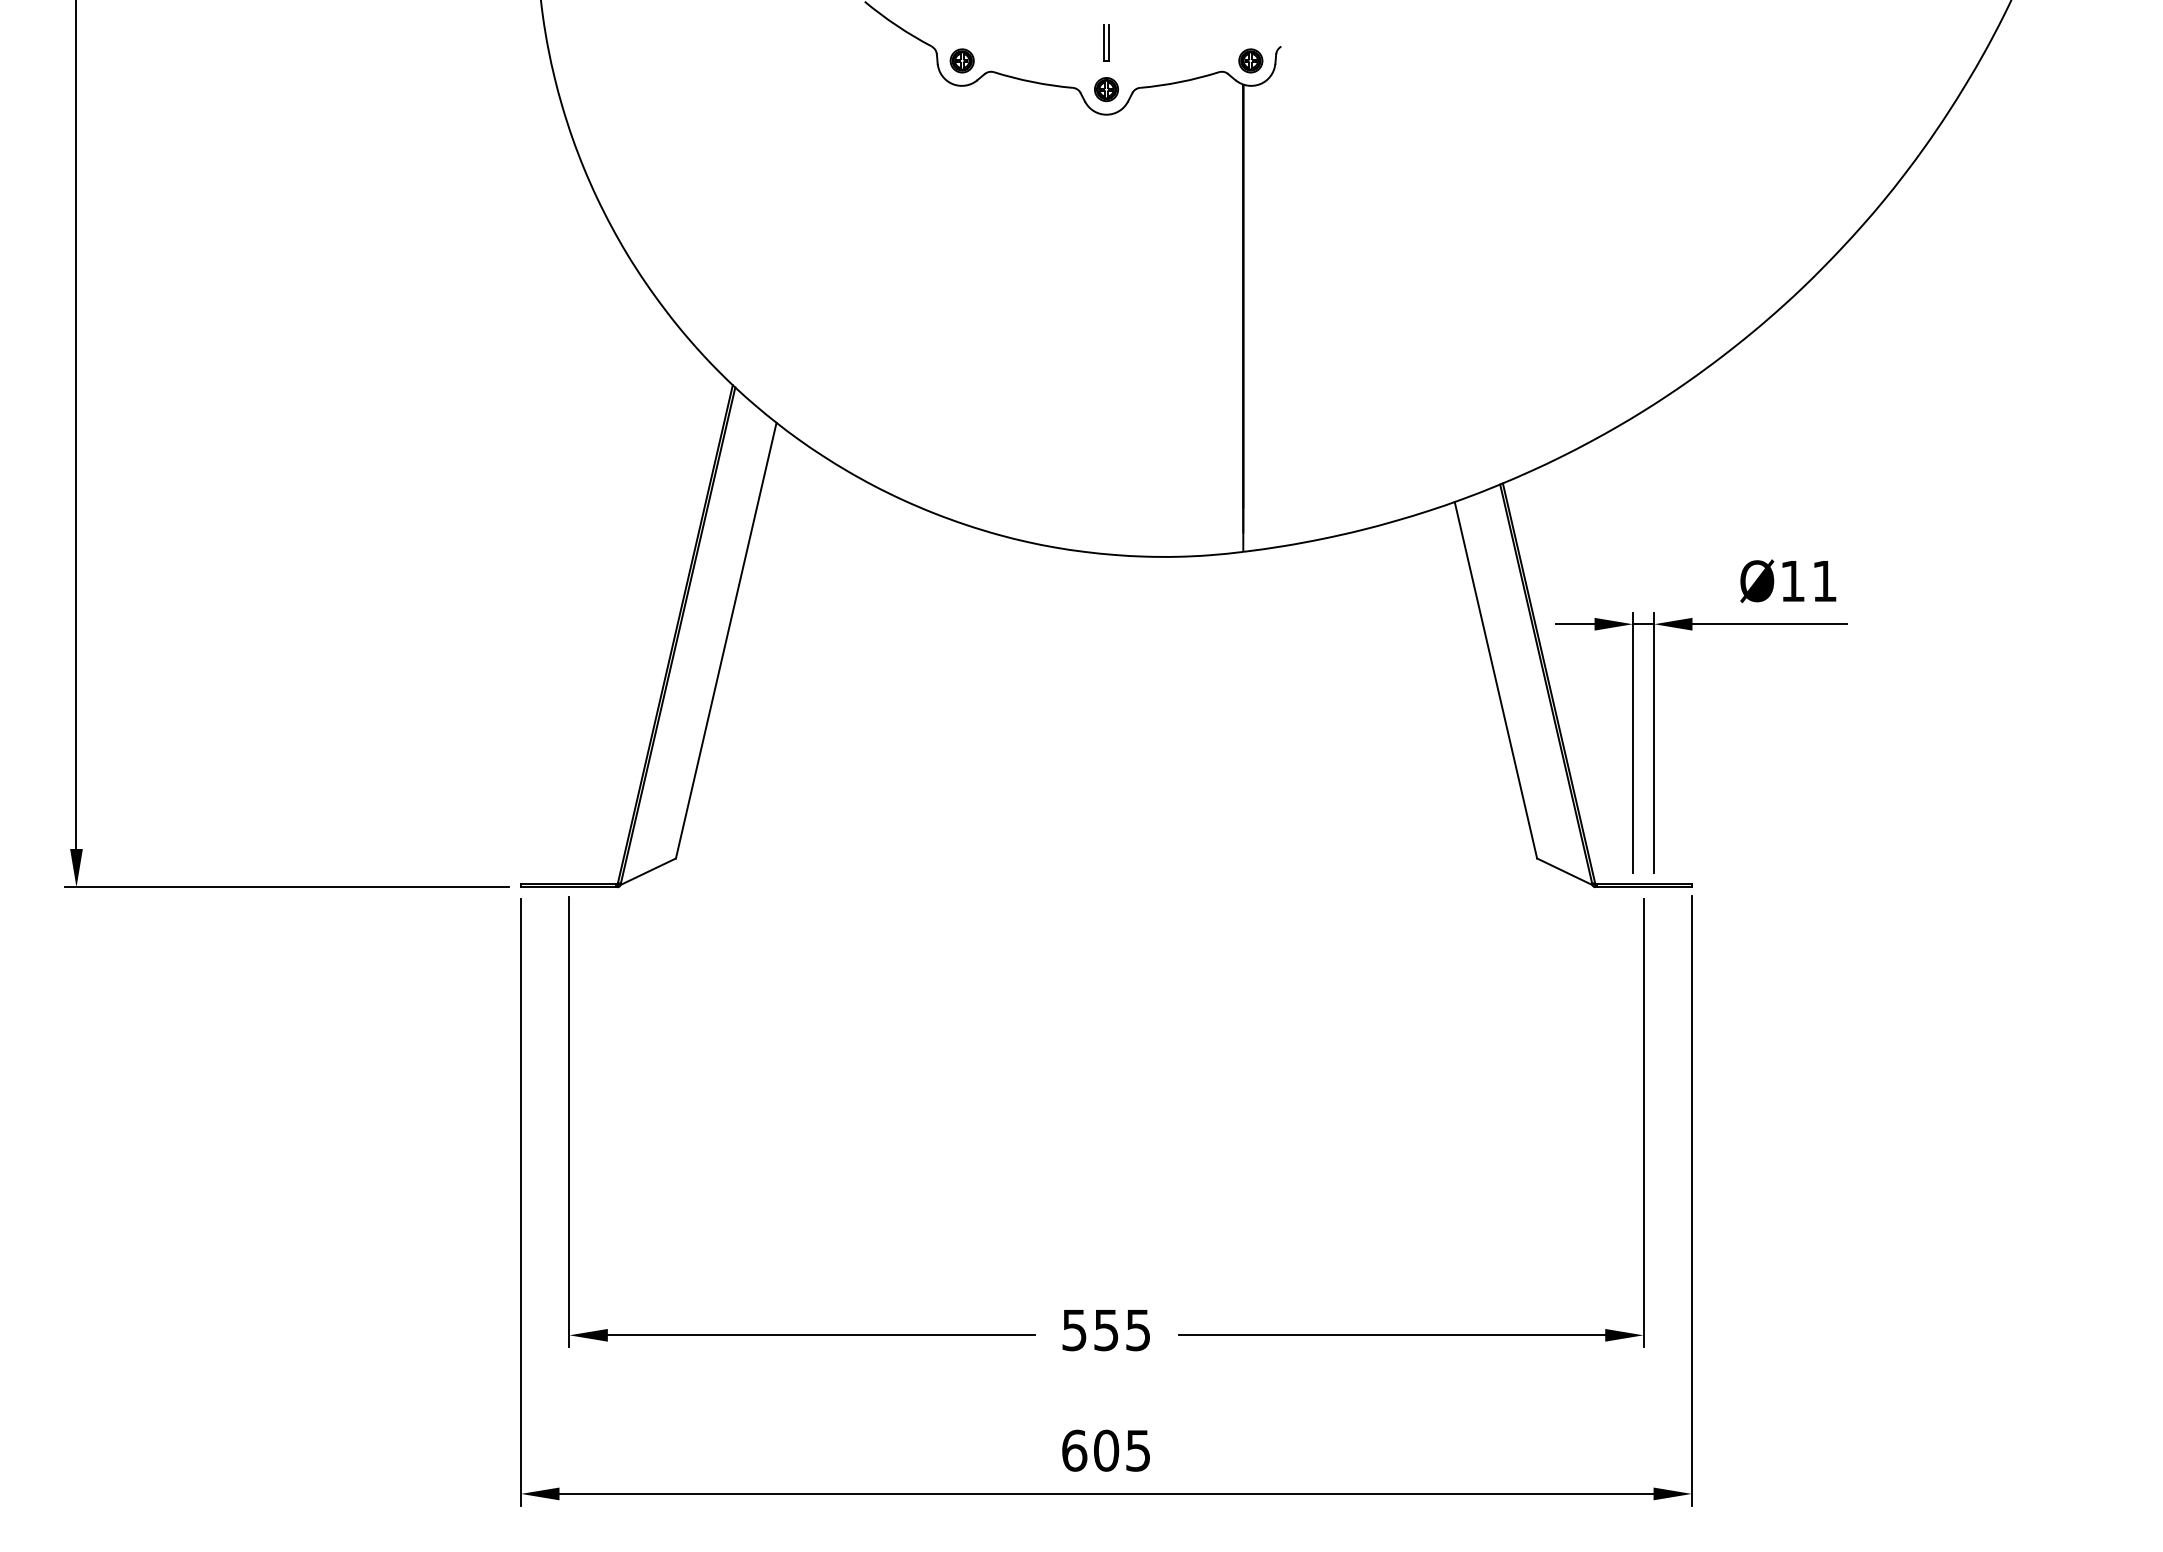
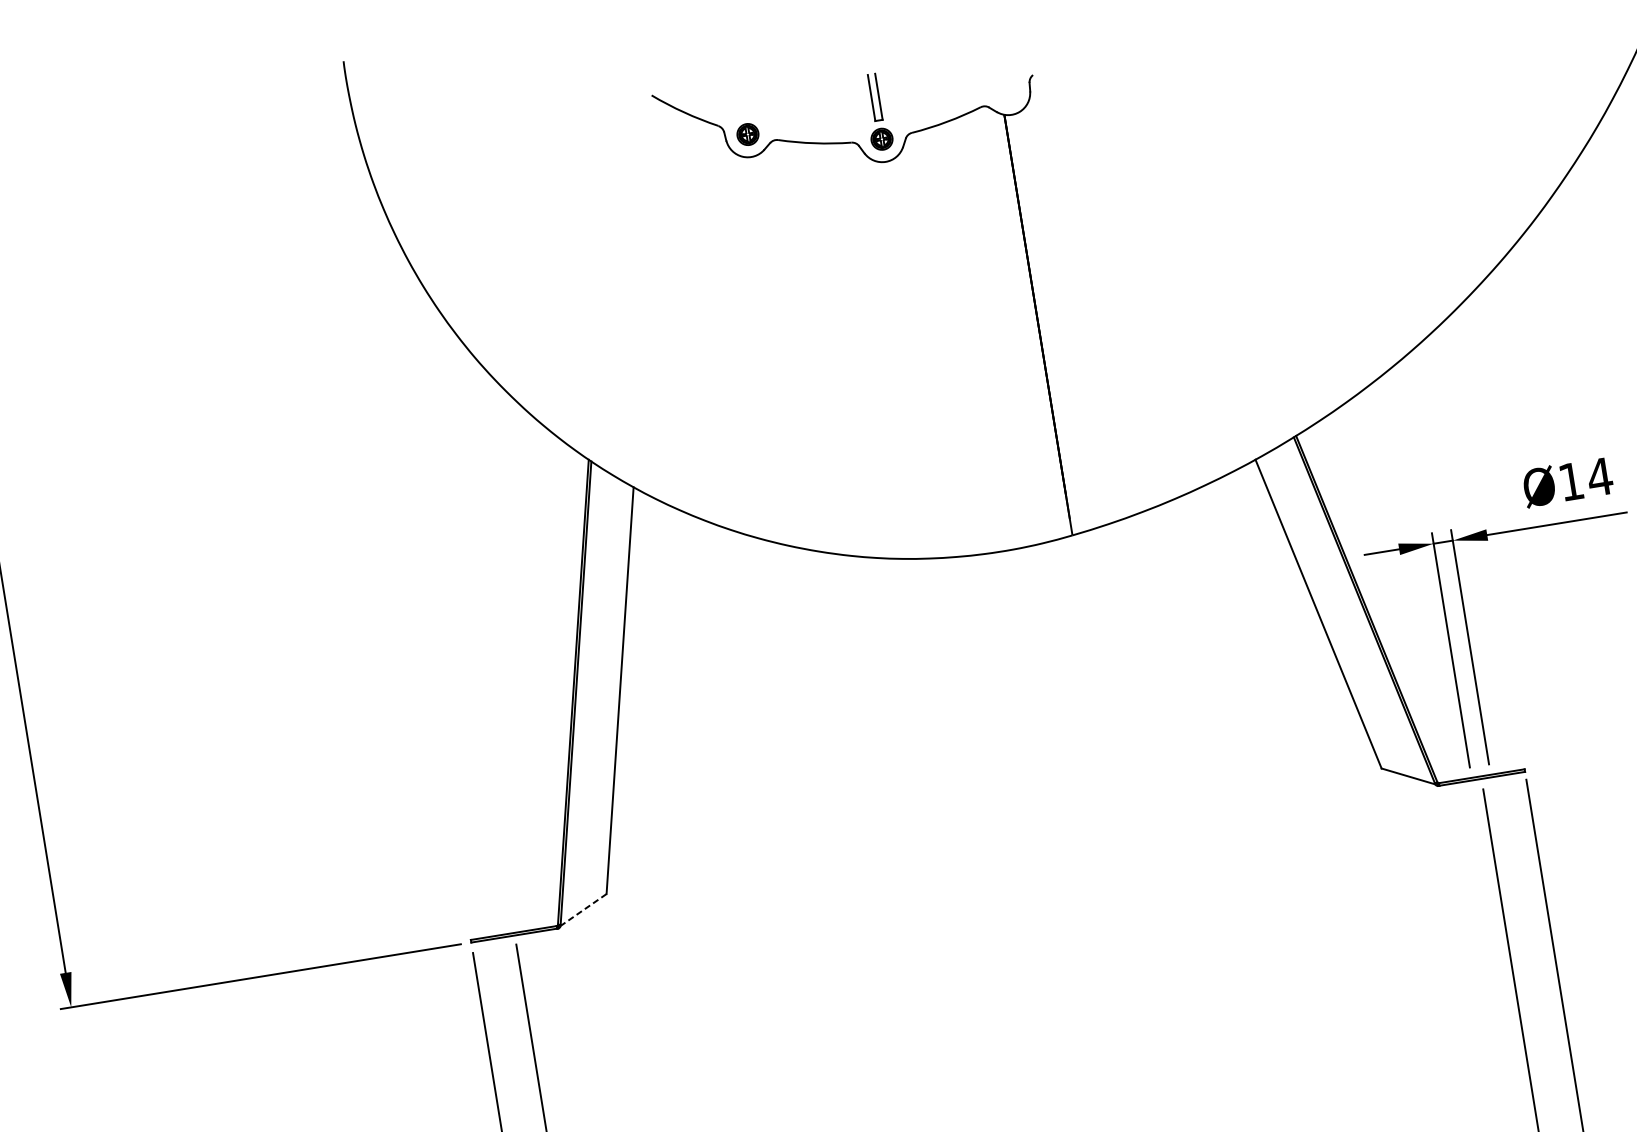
part: (1106, 42) -> (875, 96), size x1.4
part: (1250, 60) -> (1007, 92), removed
text: (1824, 581) -> (1599, 477), Ø11 -> Ø14
line: (648, 871) -> (583, 909), solid -> dashed

